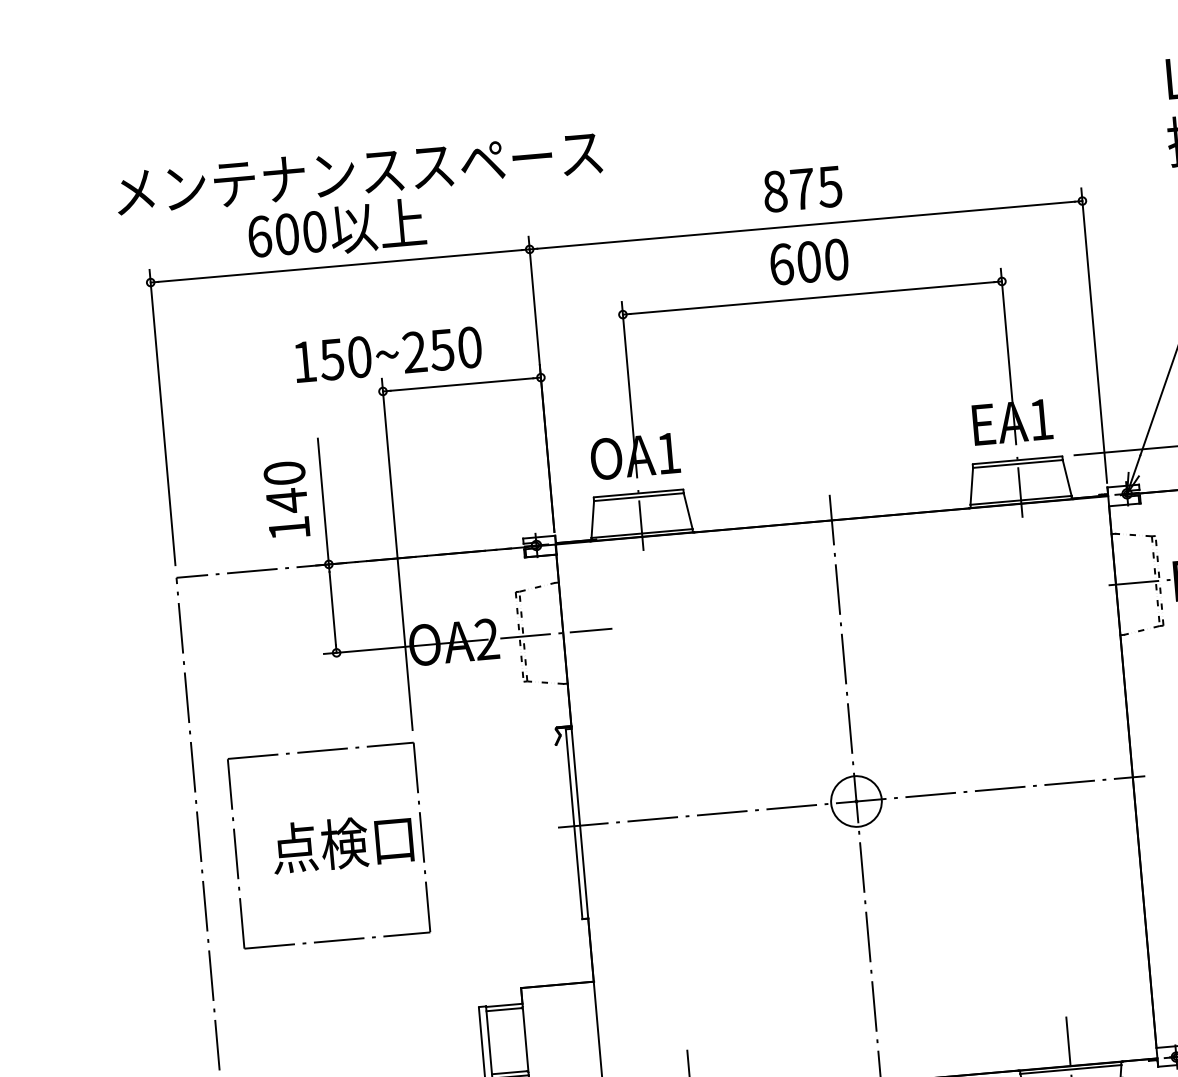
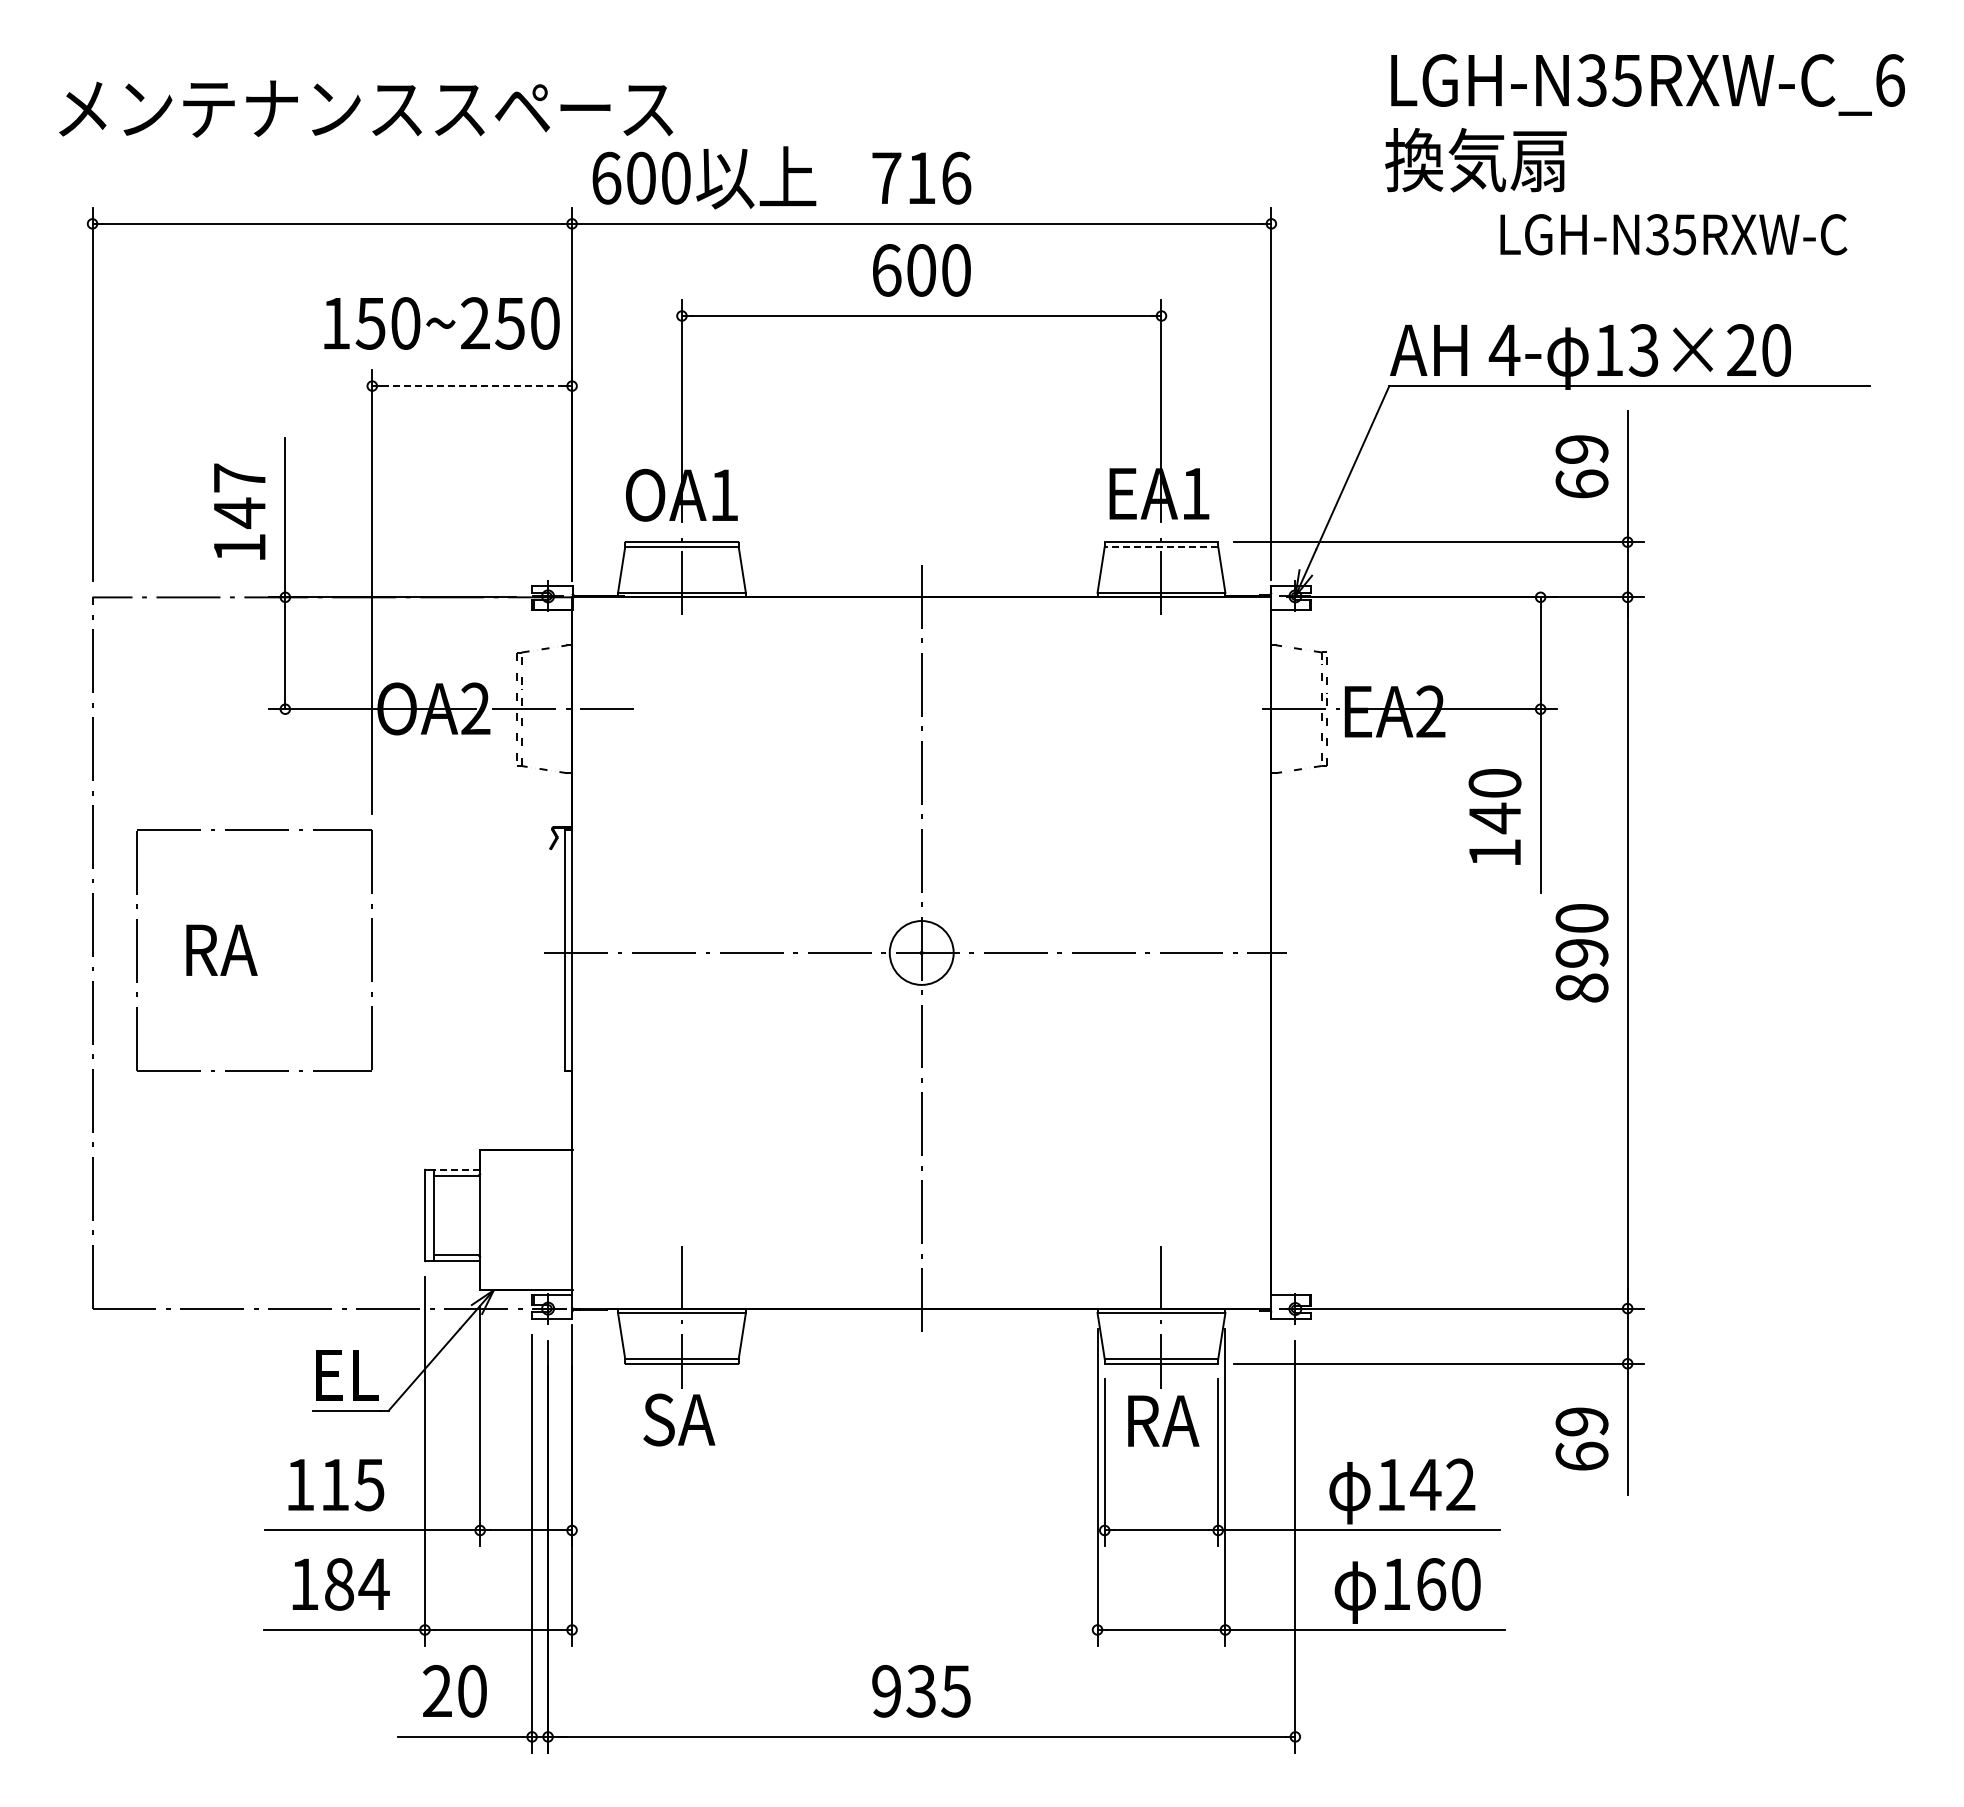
text: (802, 188) -> (921, 177), 875 -> 716
text: (337, 229) -> (704, 177), moved
text: (387, 354) -> (441, 323), moved
line: (462, 384) -> (472, 386), solid -> dashed
line: (1017, 463) -> (1161, 546), solid -> dashed
text: (284, 472) -> (239, 477), 140 -> 147
text: (342, 843) -> (271, 949), 点検口 -> RA
line: (503, 1005) -> (456, 1170), solid -> dashed

